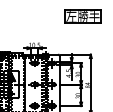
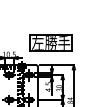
part: (82, 16) -> (50, 43), moved

